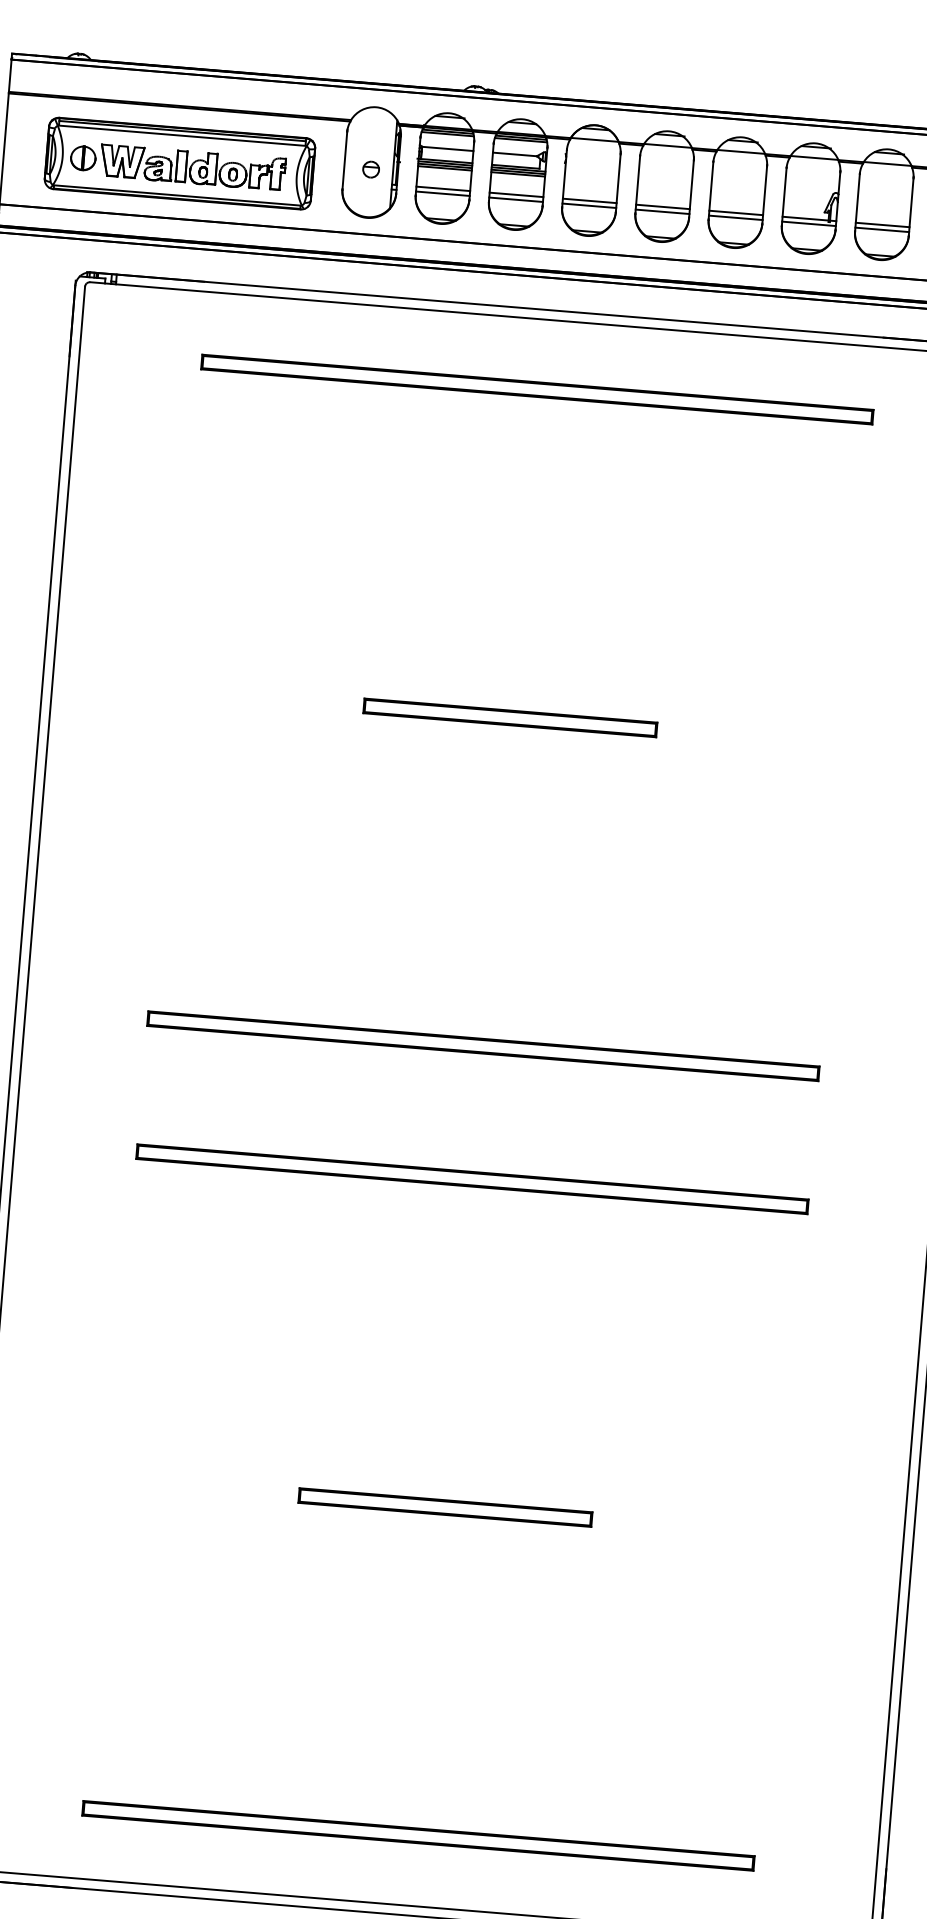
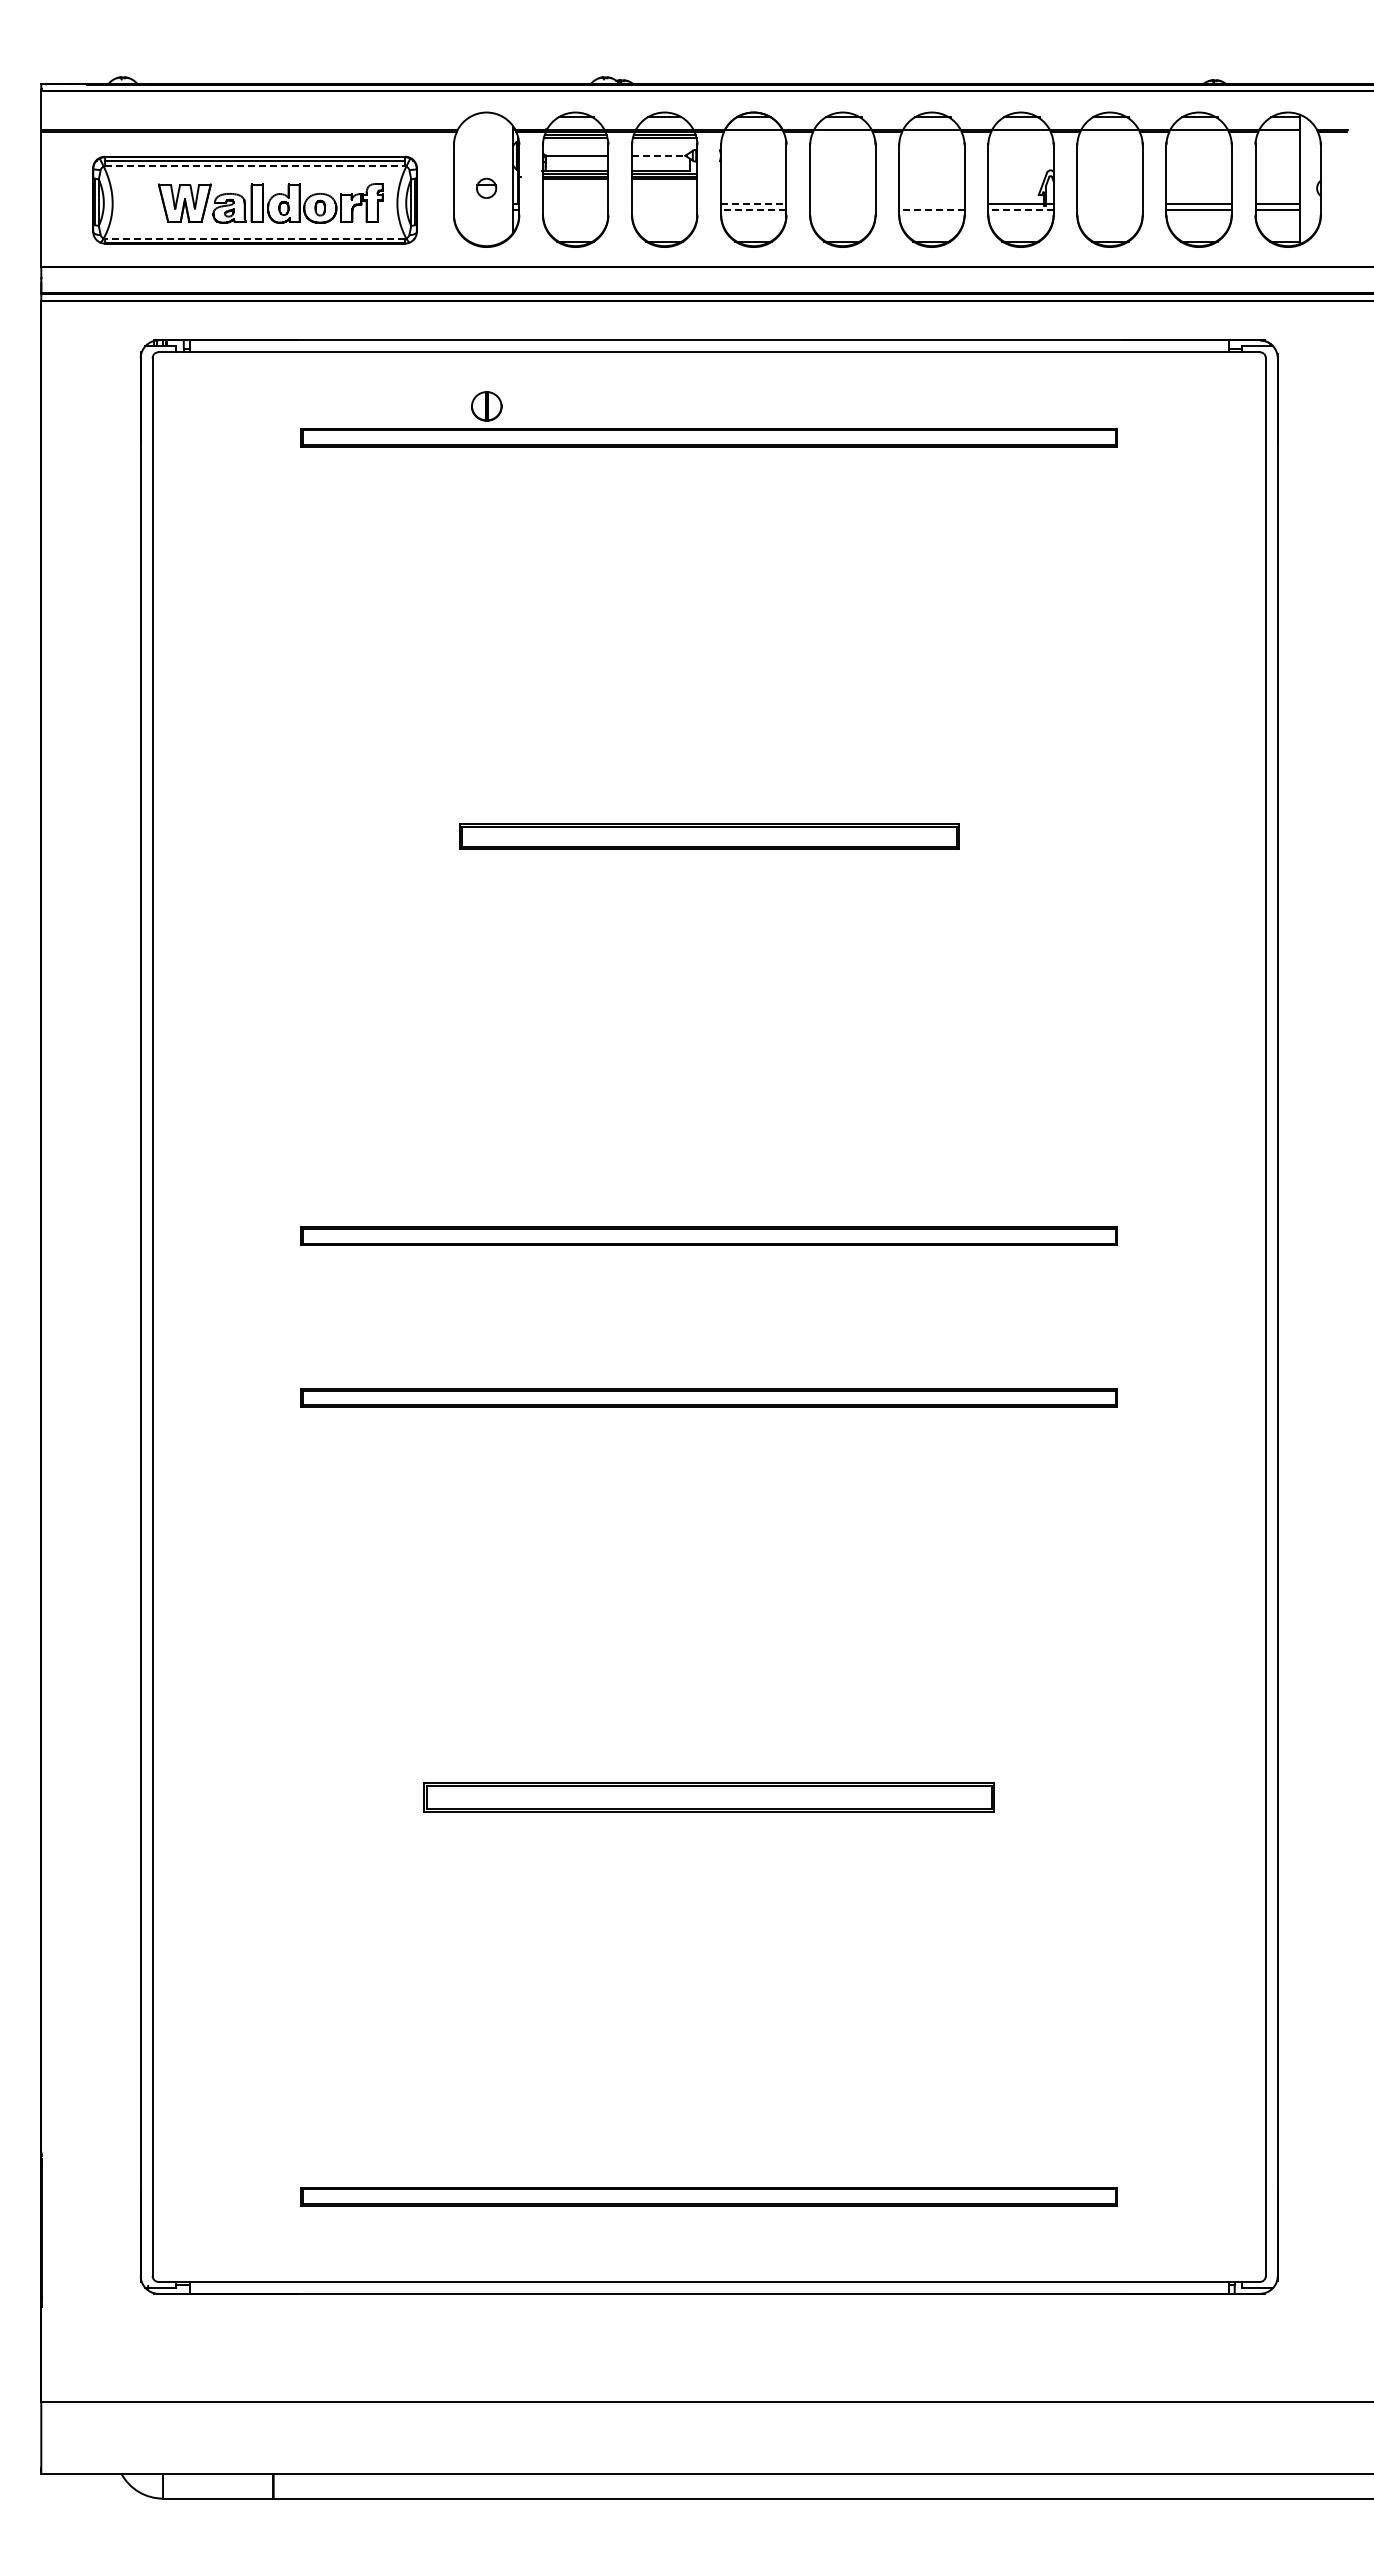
line: (182, 136) -> (255, 166), solid -> dashed
line: (515, 154) -> (659, 155), solid -> dashed
part: (83, 158) -> (486, 406), moved
line: (443, 188) -> (575, 204), removed
line: (442, 193) -> (575, 210), removed
line: (516, 194) -> (664, 204), removed
line: (177, 195) -> (255, 238), solid -> dashed
line: (515, 199) -> (664, 210), removed
line: (589, 200) -> (753, 204), solid -> dashed
line: (589, 205) -> (753, 210), solid -> dashed
line: (662, 206) -> (842, 204), removed
line: (662, 211) -> (842, 210), removed
line: (735, 212) -> (931, 204), removed
line: (735, 217) -> (931, 210), solid -> dashed
line: (808, 223) -> (1020, 210), solid -> dashed
line: (882, 225) -> (1109, 204), removed
line: (881, 229) -> (1109, 210), removed
part: (509, 717) -> (708, 836), size x1.4
part: (444, 1506) -> (708, 1796), size x1.6

